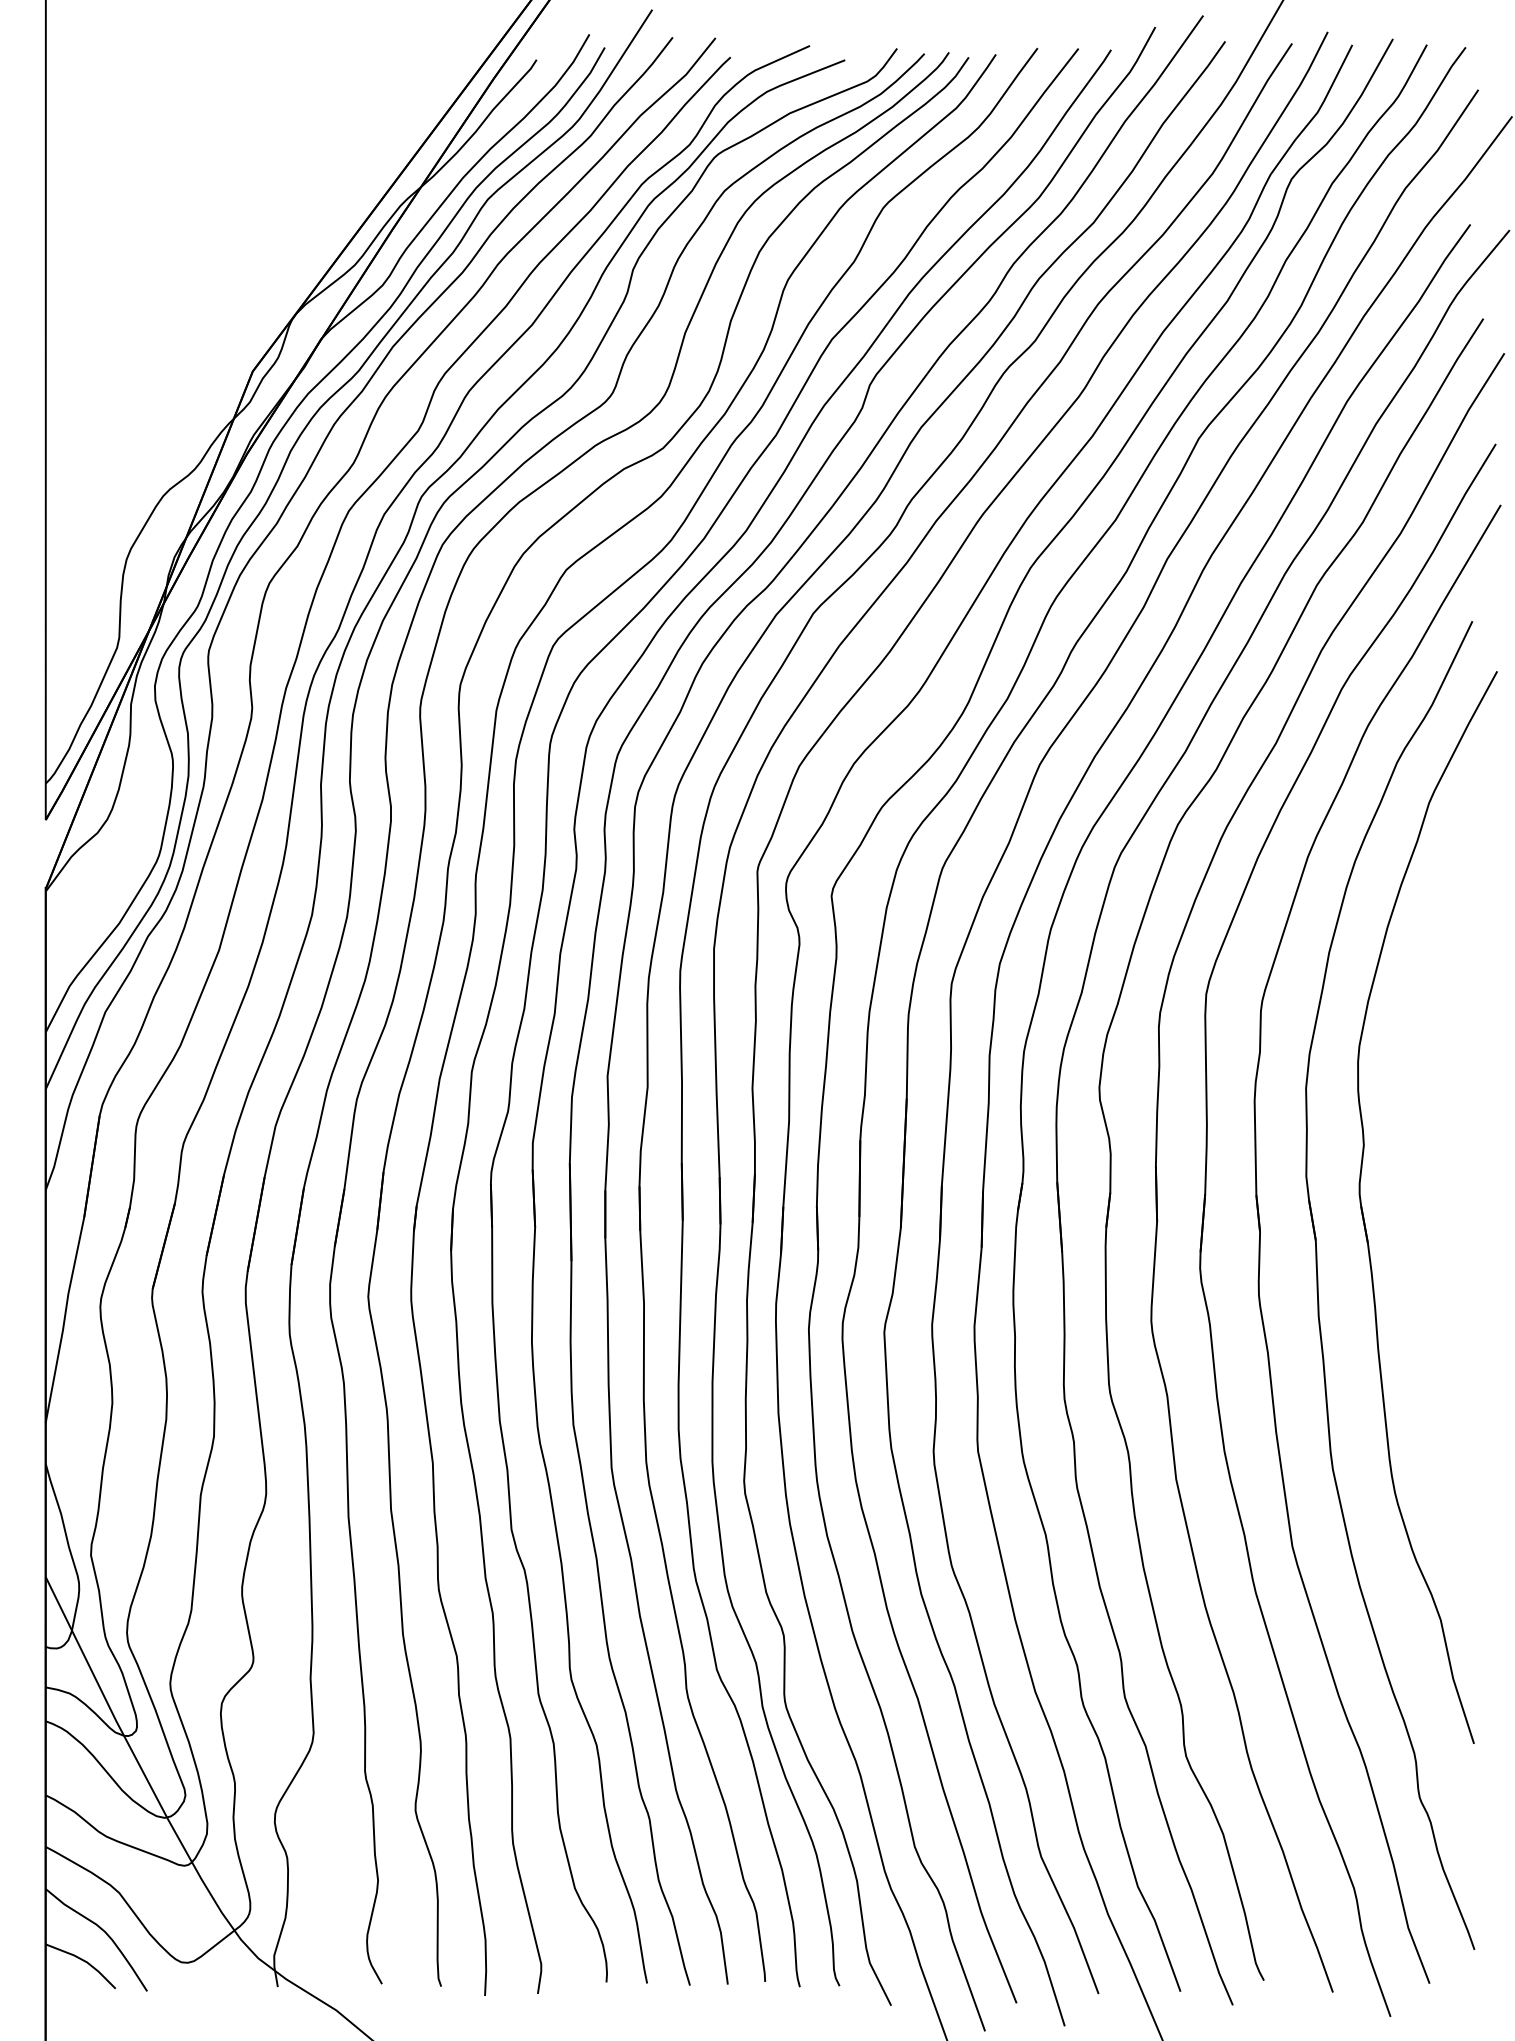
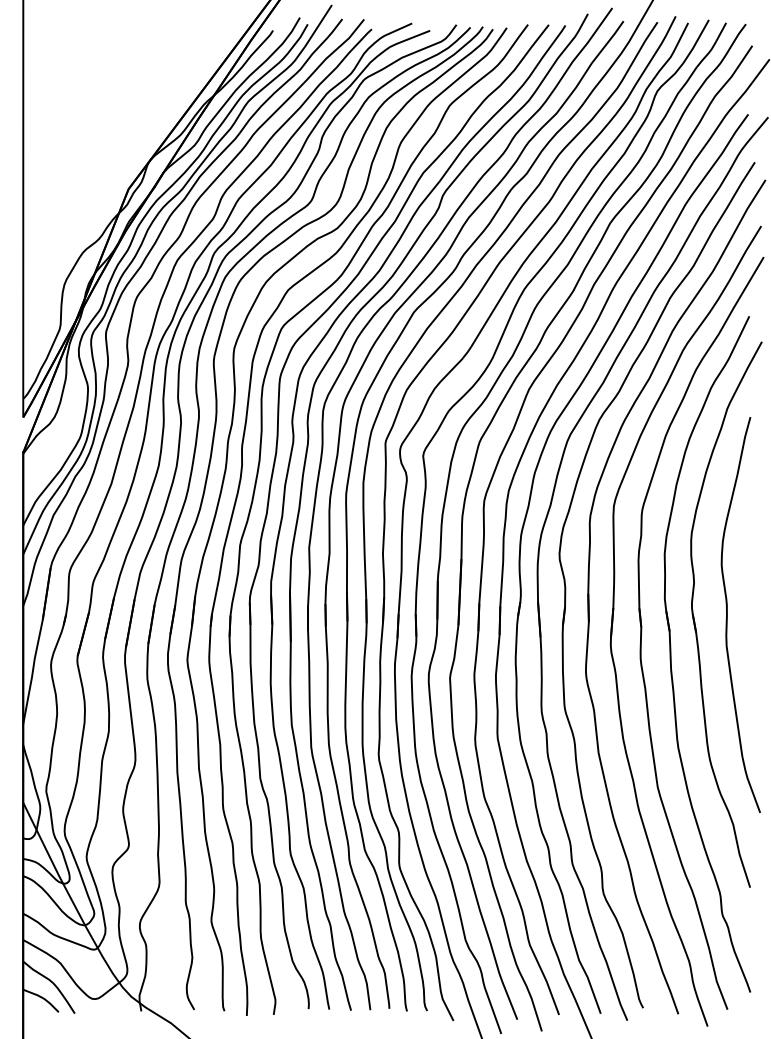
curve: (1429, 1207) -> (727, 614), added

